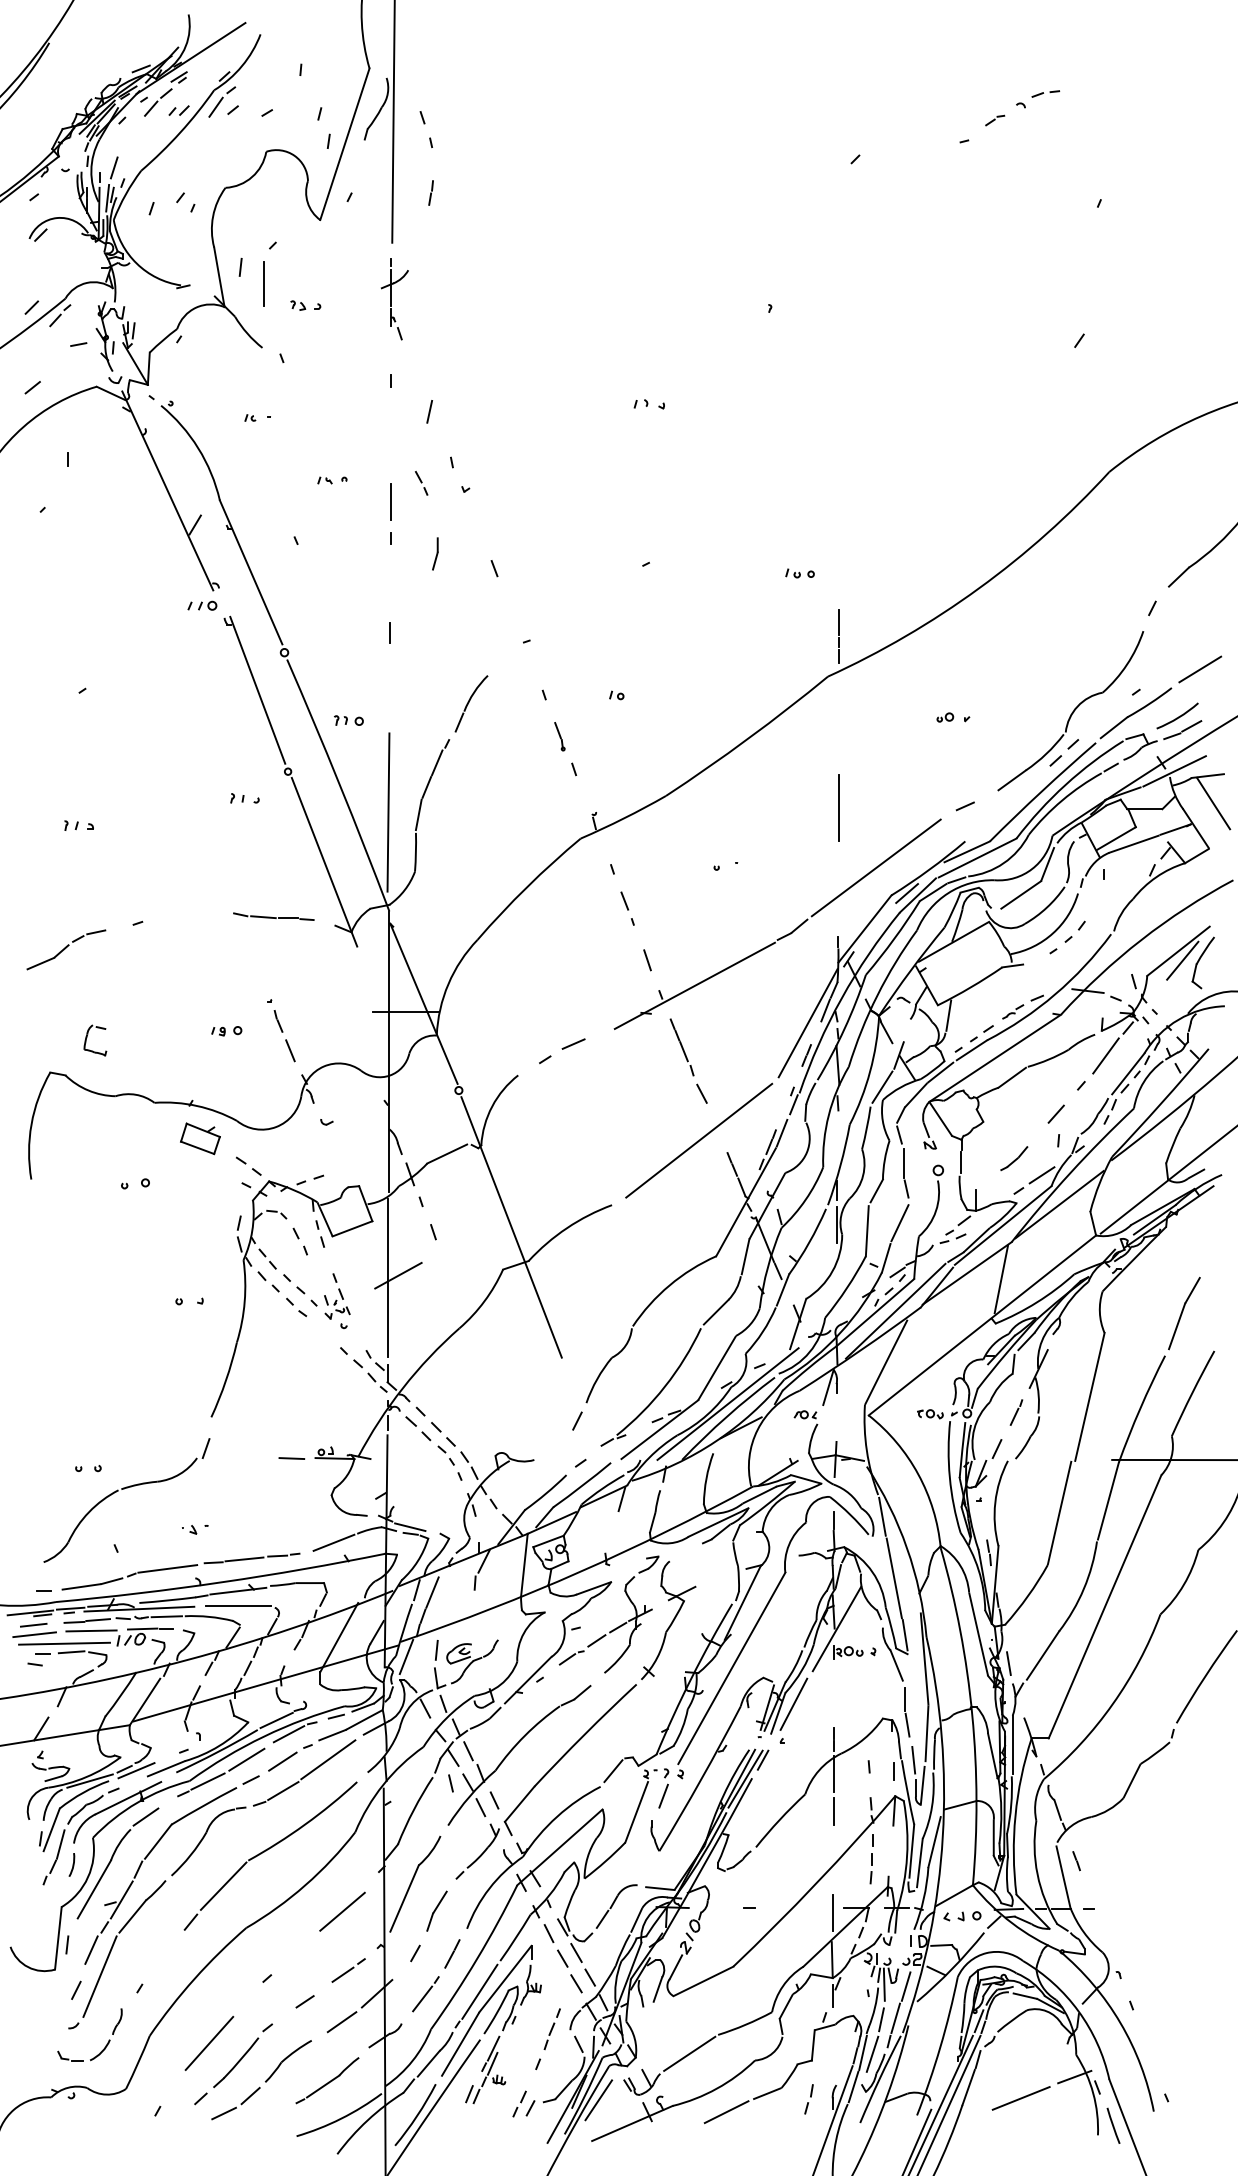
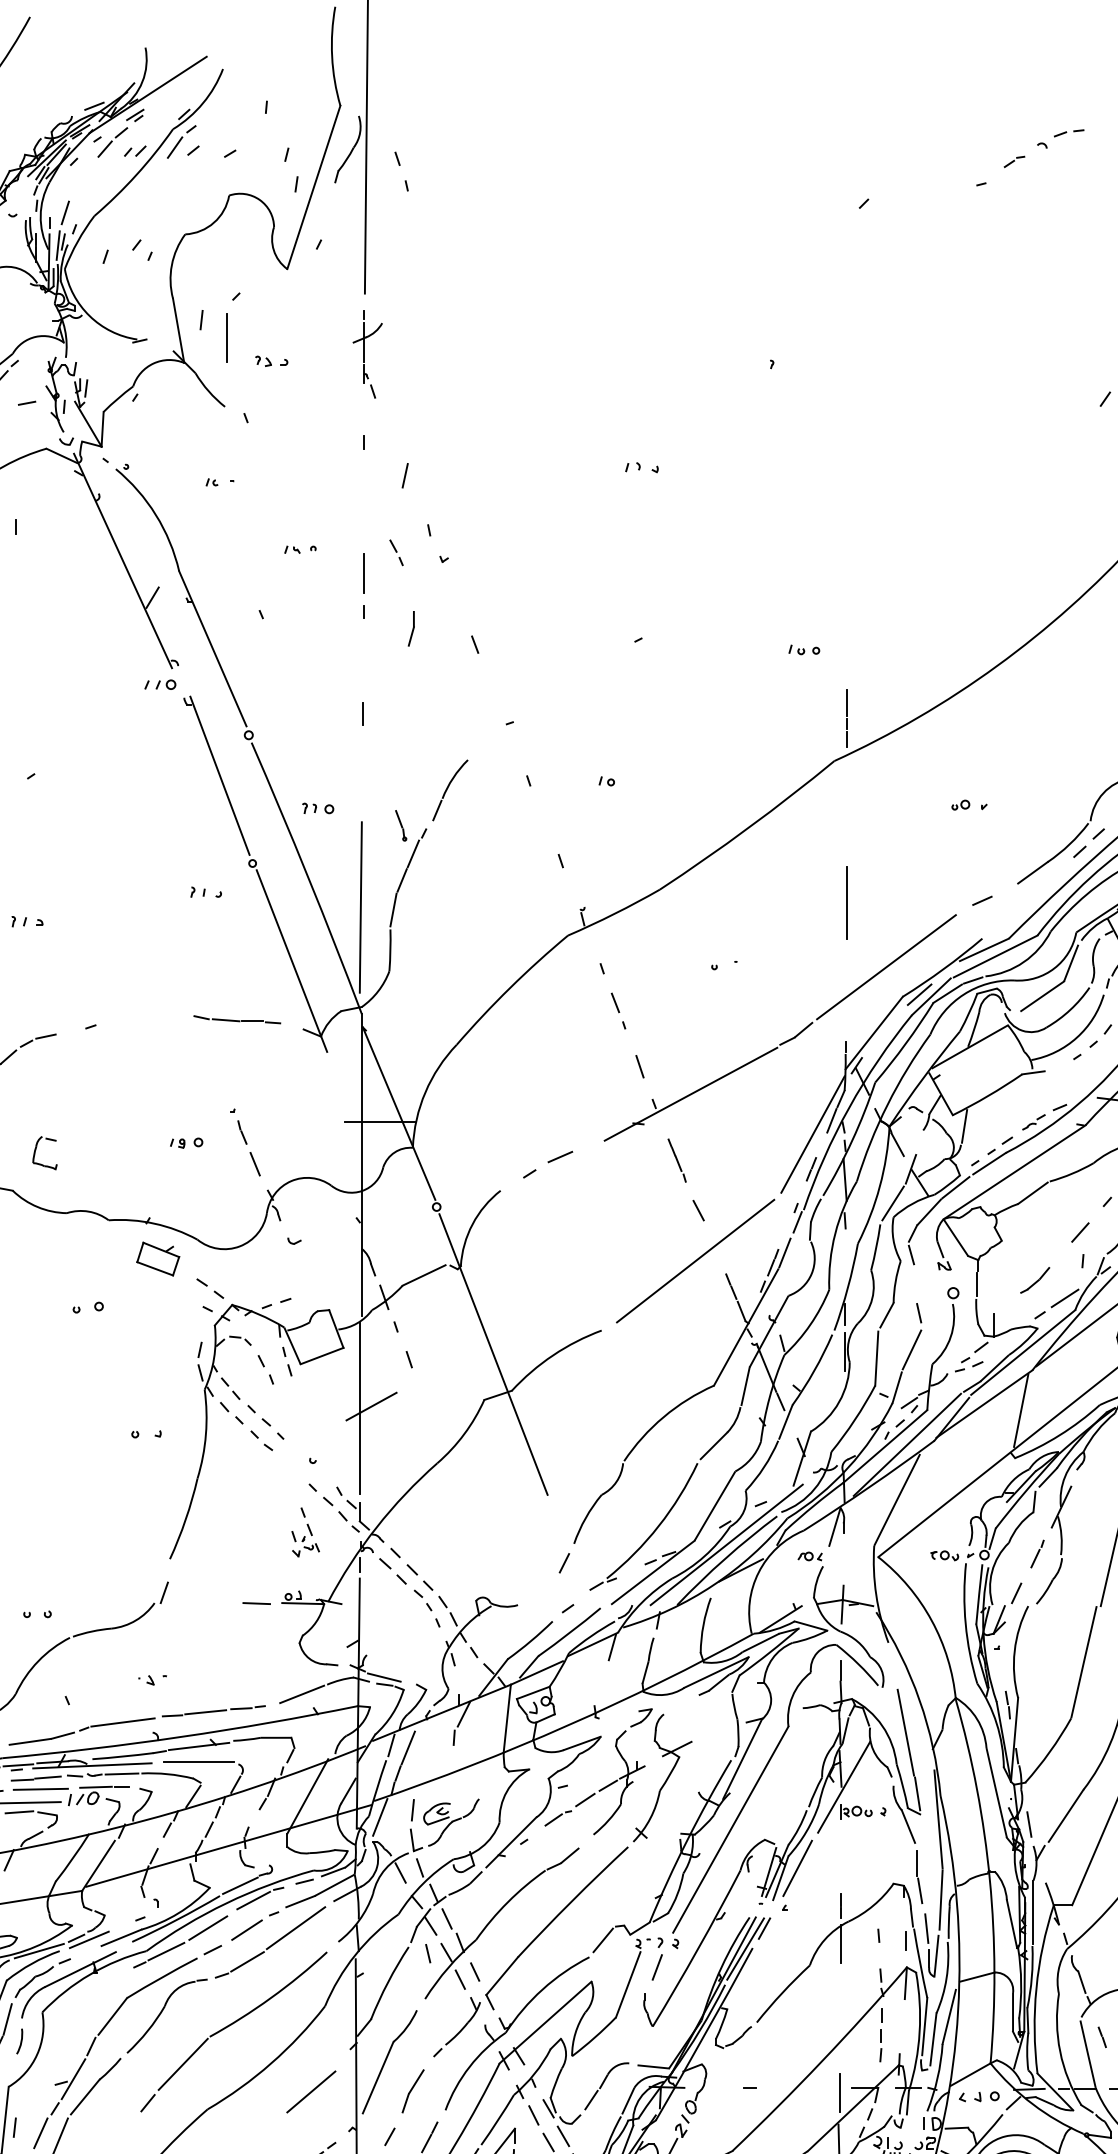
line: (430, 192) -> (406, 239), removed
part: (559, 736) -> (400, 825), moved
part: (681, 1047) -> (676, 1160), size x0.7
line: (903, 1163) -> (915, 1285), removed
part: (337, 1296) -> (305, 1532), moved
line: (882, 1516) -> (893, 1666), removed
line: (833, 1811) -> (840, 1983), removed
part: (117, 1863) -> (68, 2039), removed

